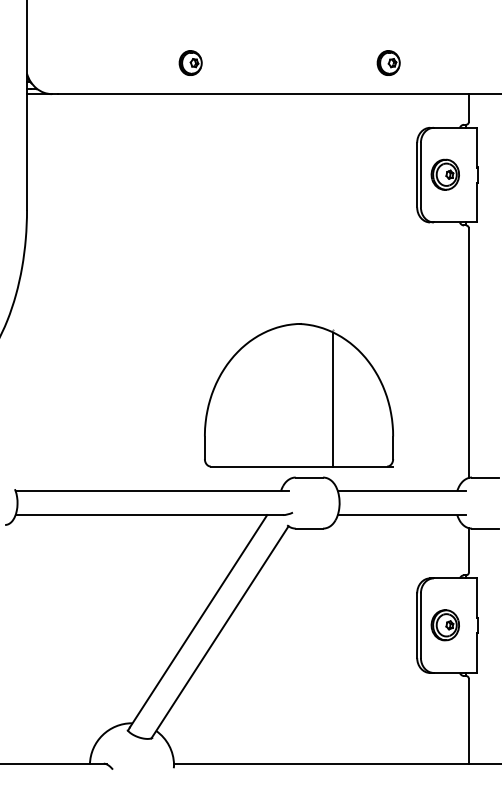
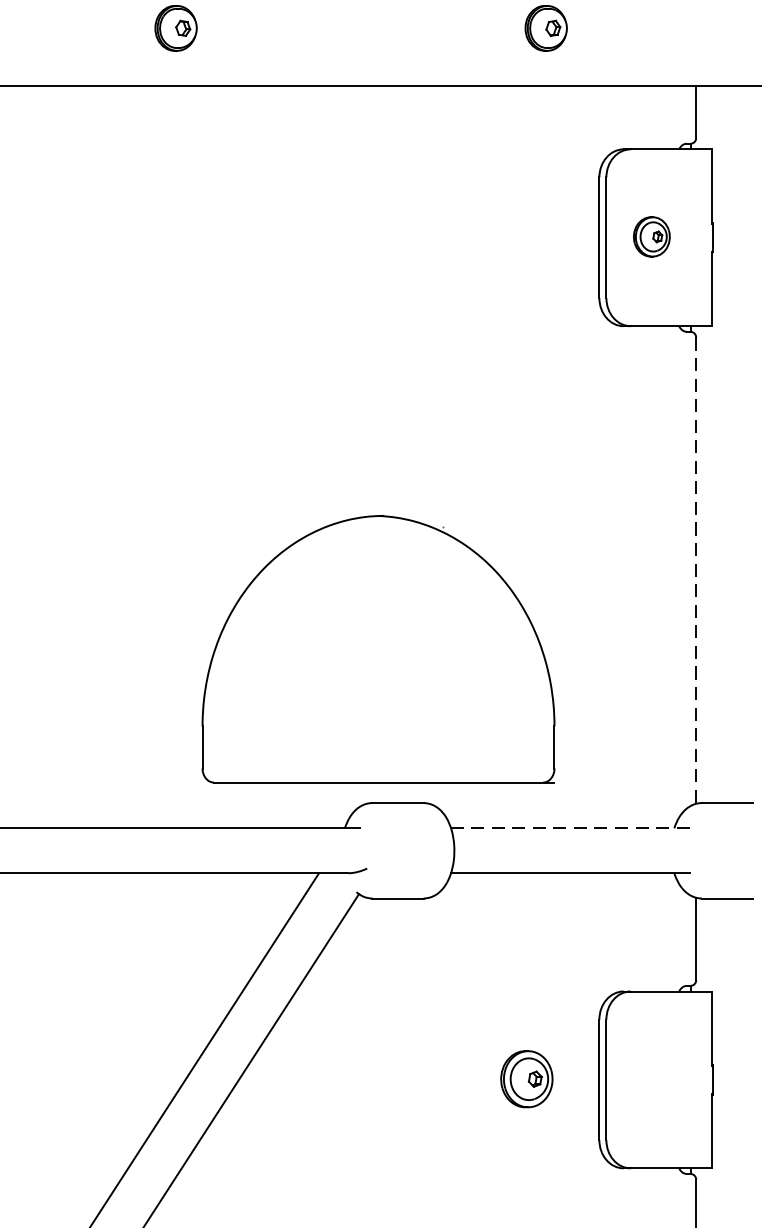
part: (444, 174) -> (650, 236), size x0.7
line: (468, 353) -> (695, 571), solid -> dashed
line: (333, 399) -> (442, 657), removed
line: (401, 491) -> (570, 829), solid -> dashed
part: (444, 625) -> (525, 1079), moved

